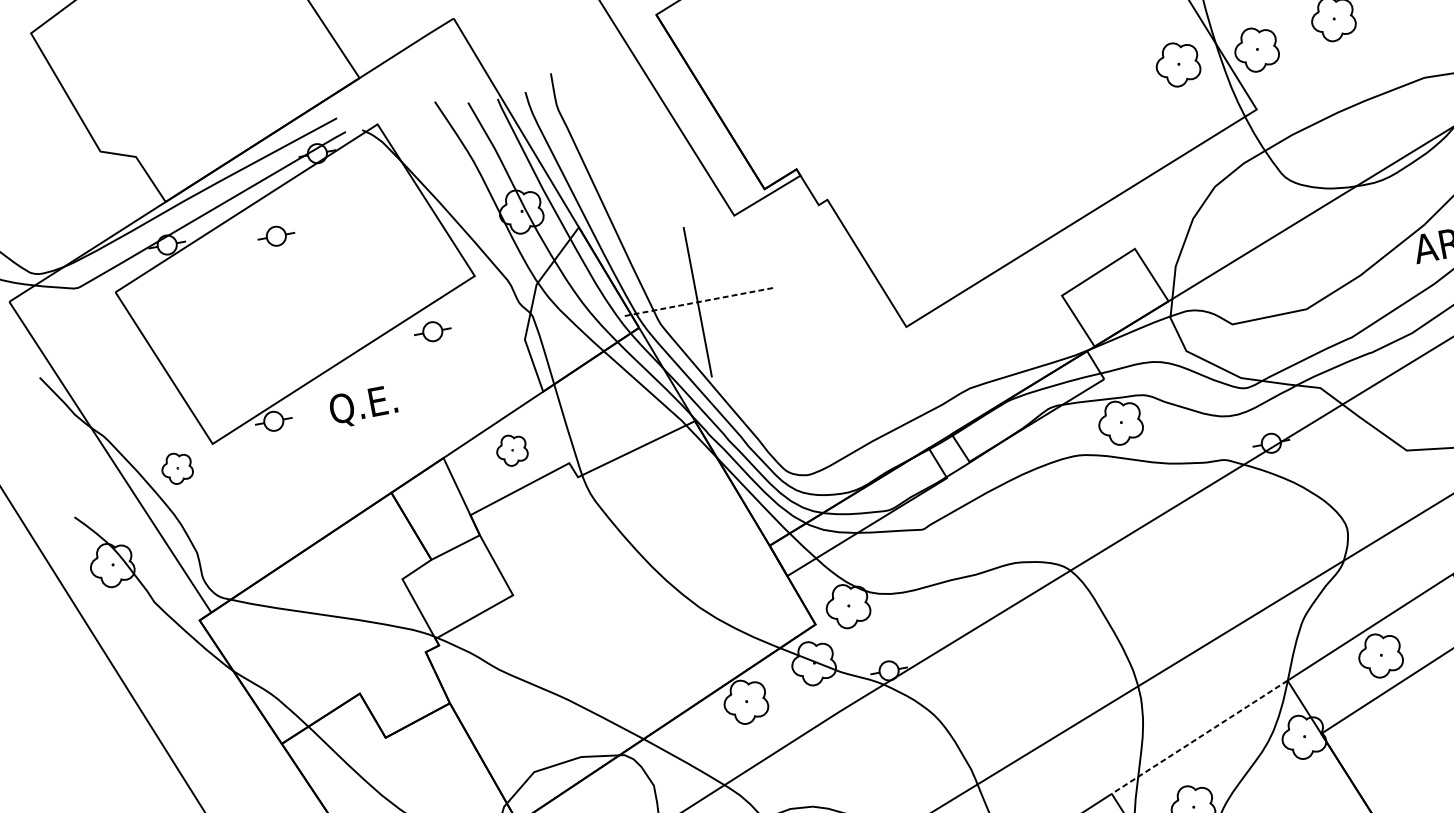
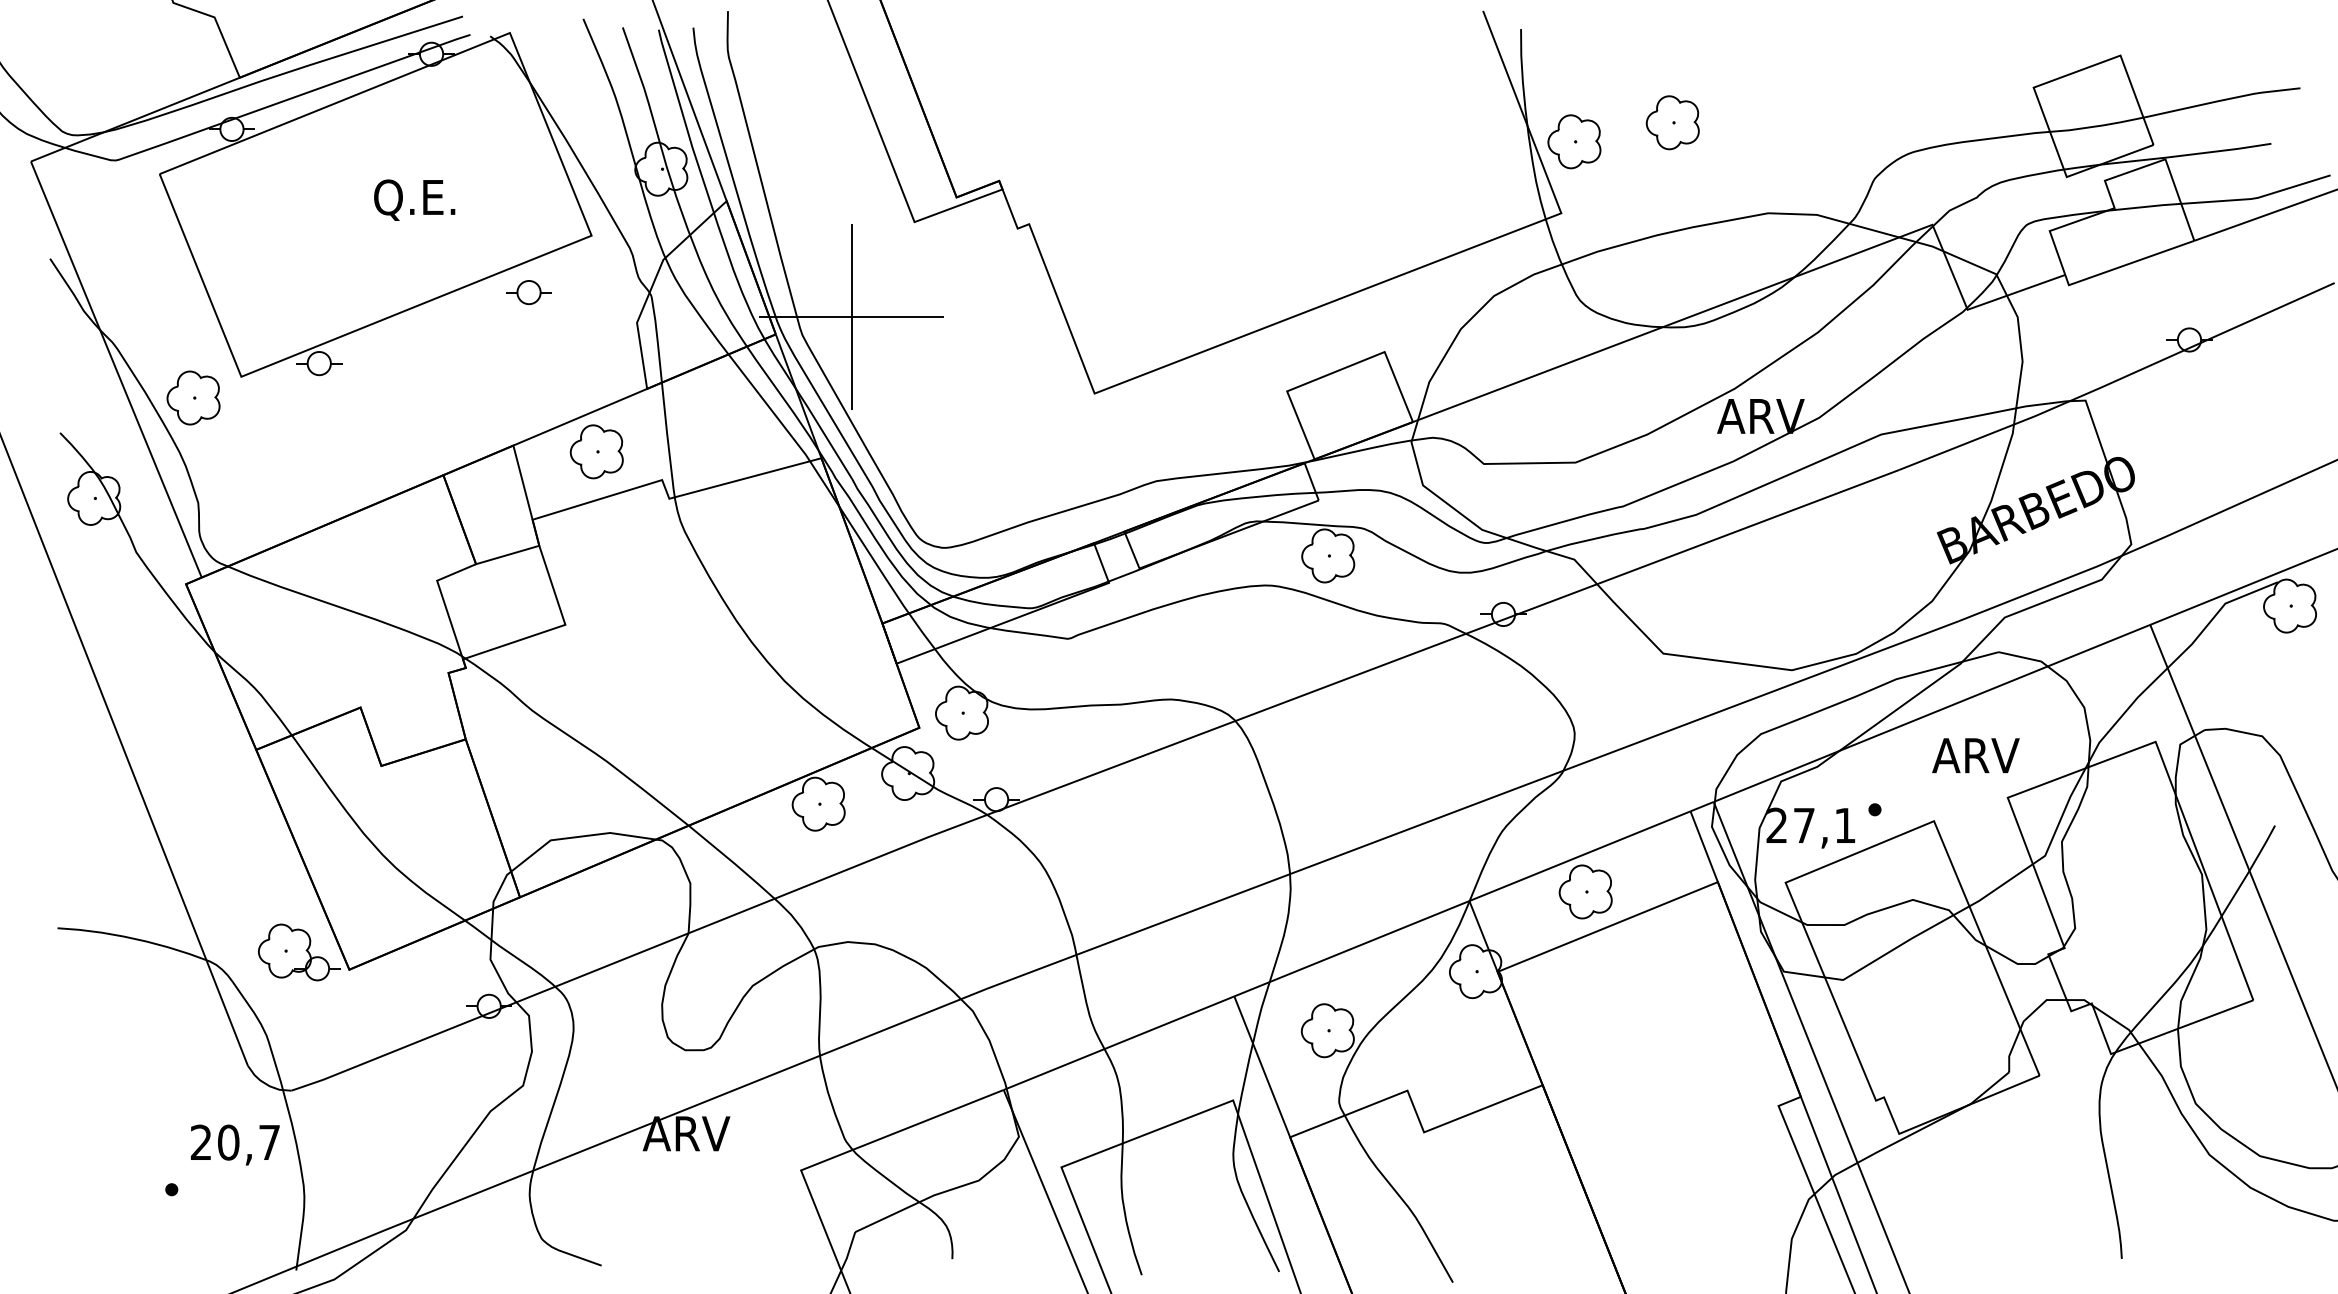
part: (1177, 64) -> (1477, 141), removed
part: (275, 236) -> (363, 143), removed
line: (697, 302) -> (851, 317), dashed -> solid
text: (363, 406) -> (414, 199), moved
part: (511, 450) -> (596, 451), size x1.43
part: (177, 468) -> (193, 397), size x1.43
line: (1199, 737) -> (1351, 948), dashed -> solid

